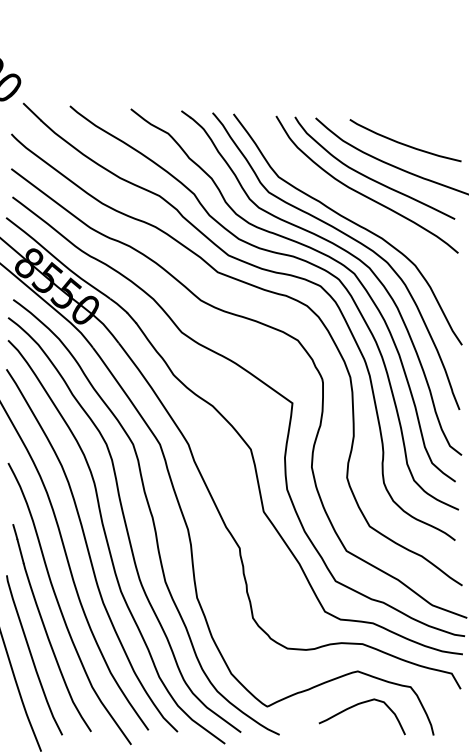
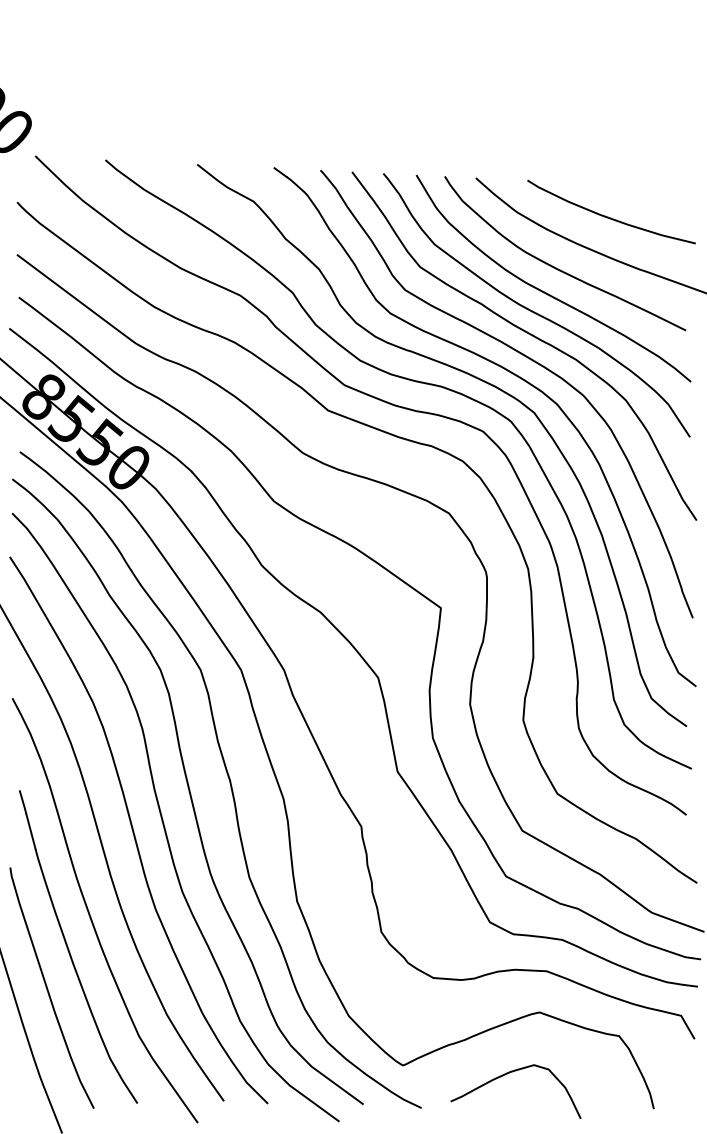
curve: (353, 205) -> (532, 309), added
curve: (355, 706) -> (505, 1075), moved

